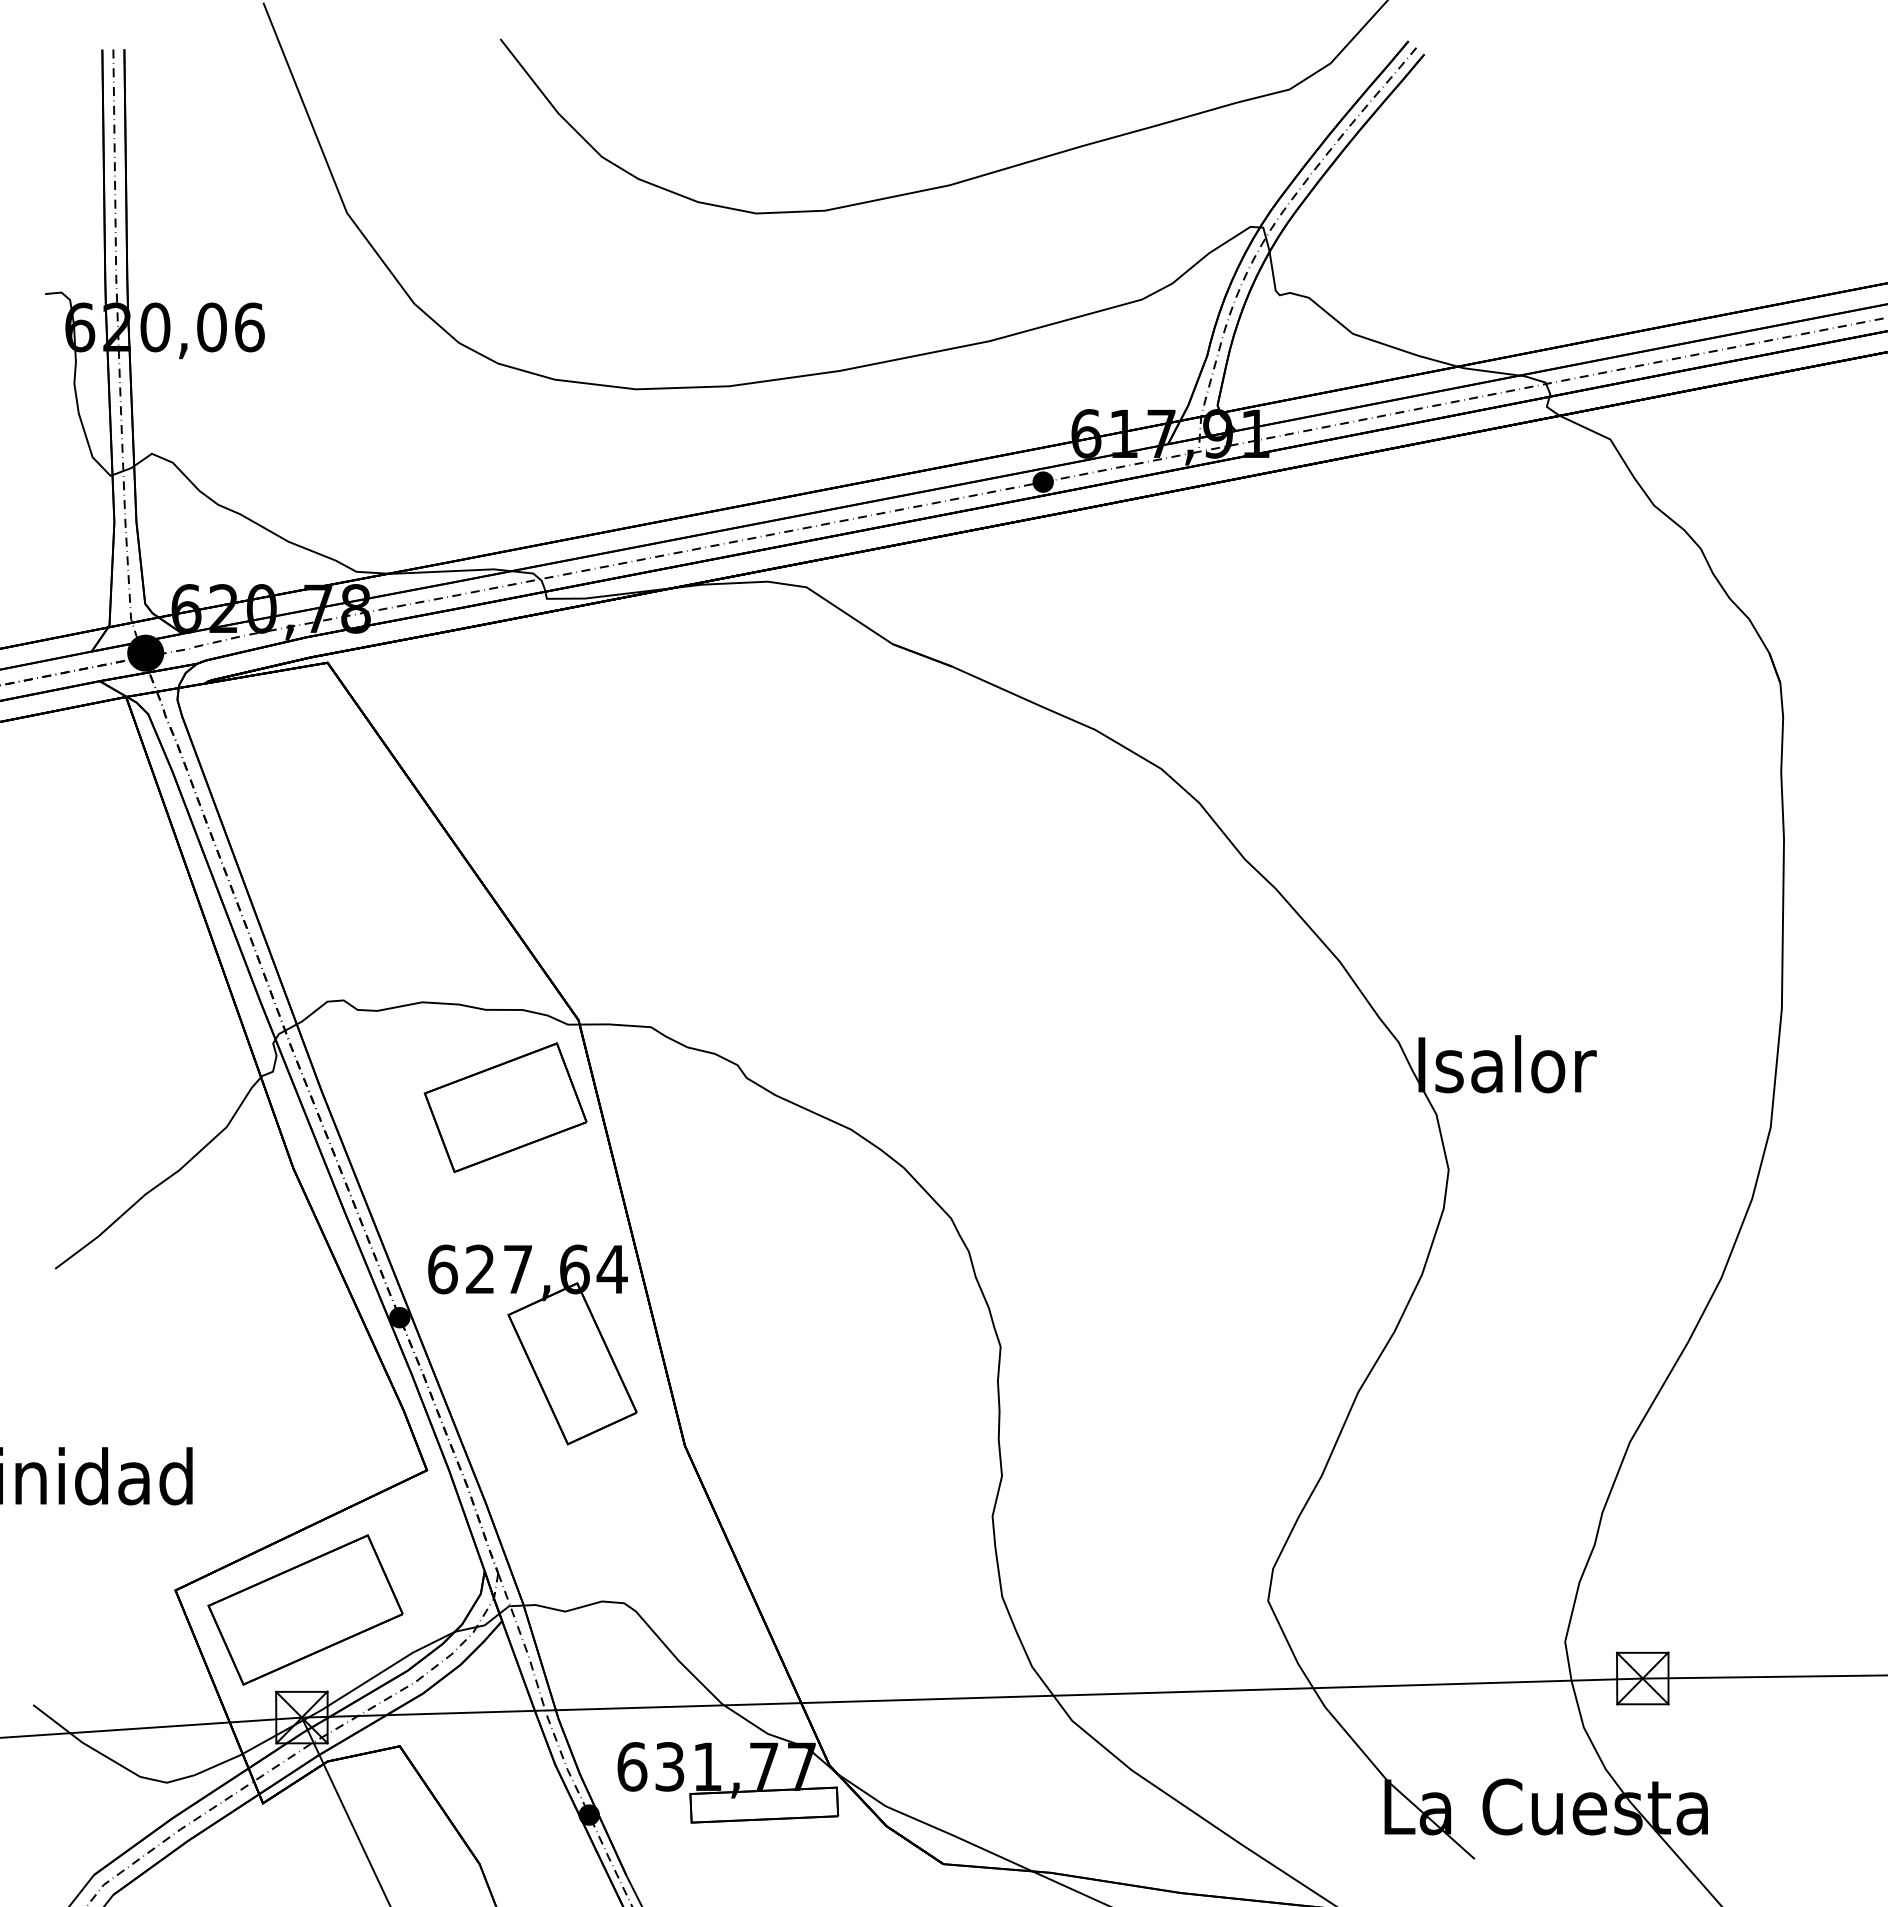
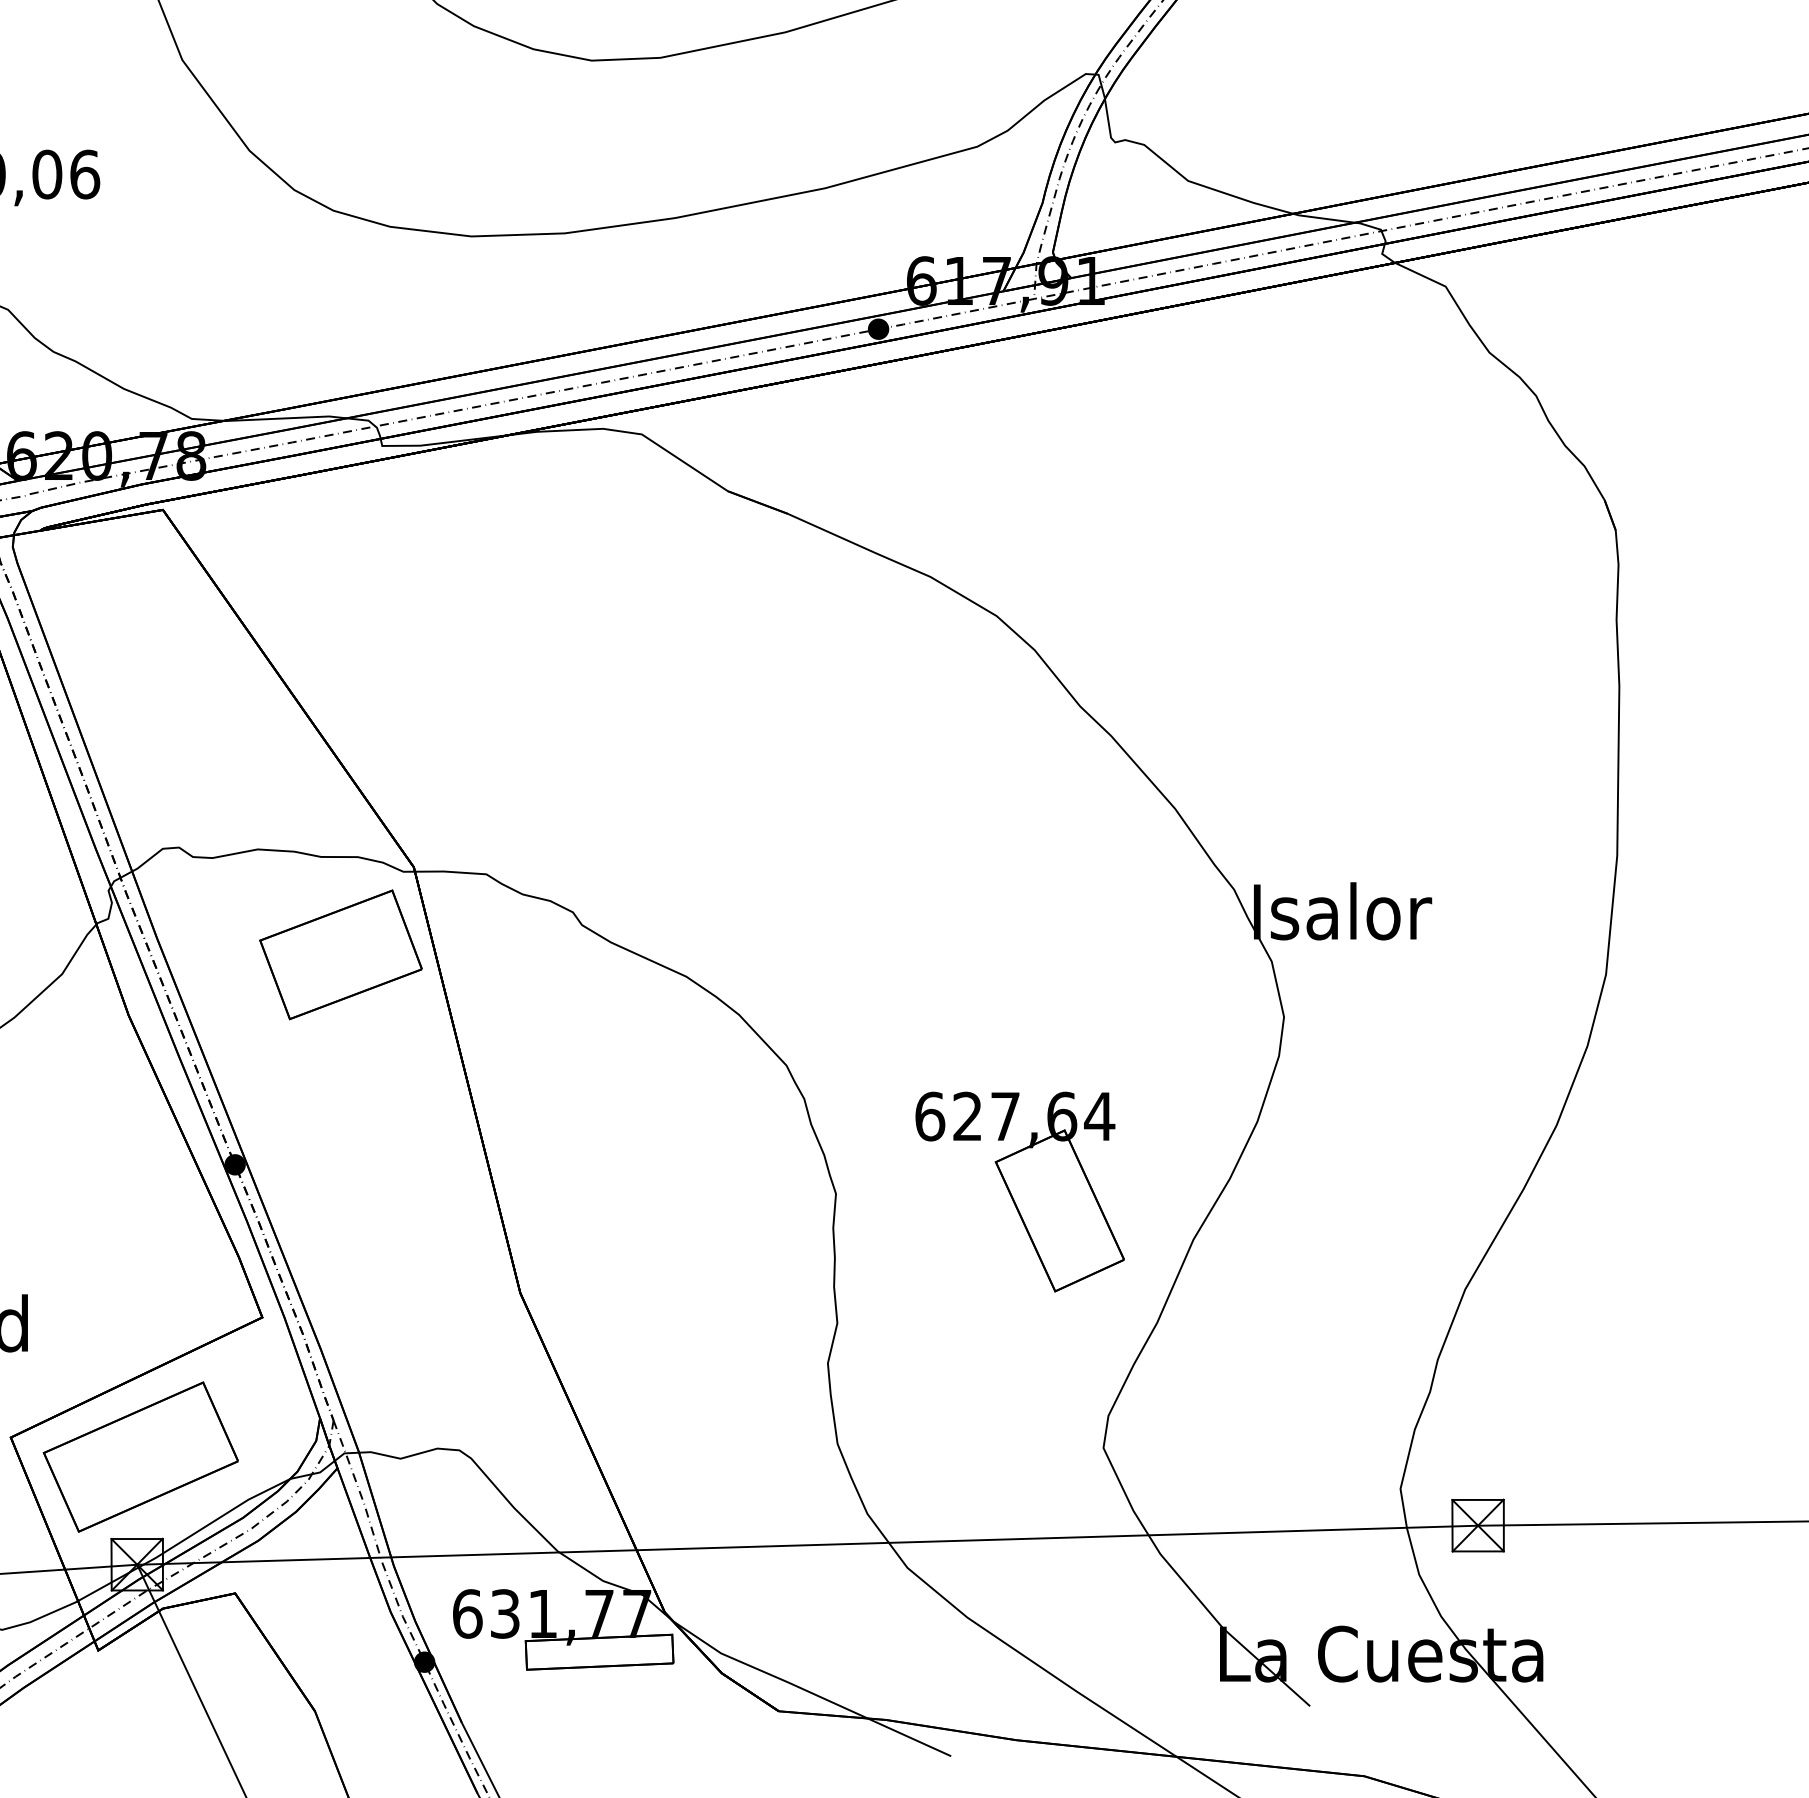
part: (532, 1344) -> (1019, 1191), moved

